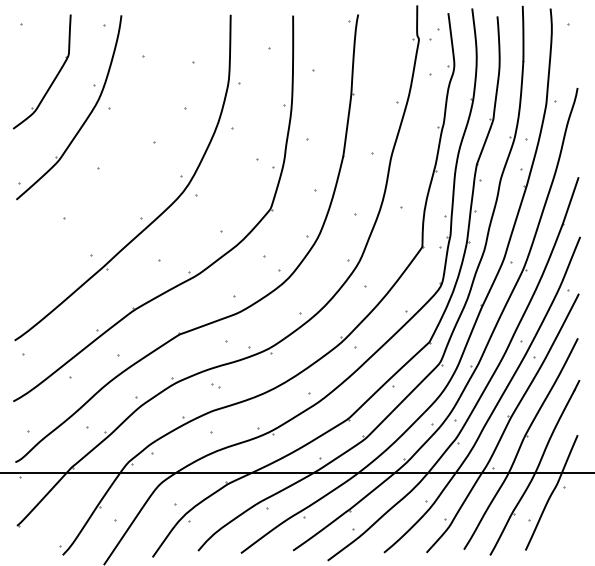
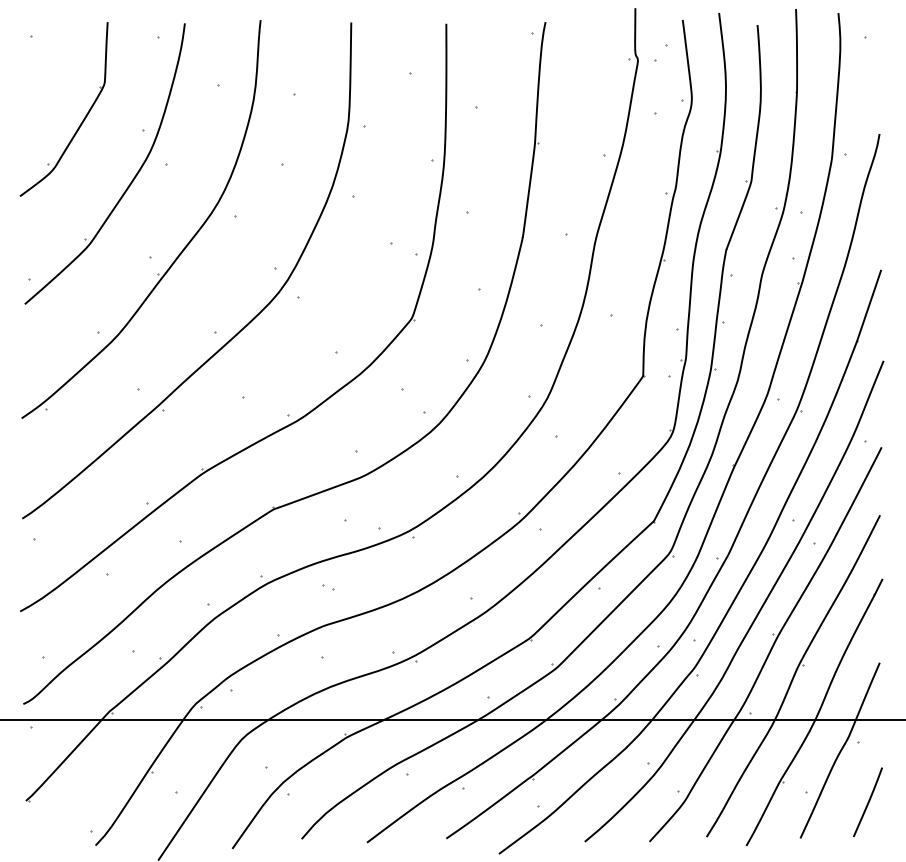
part: (119, 163) -> (181, 249), added
line: (570, 526) -> (868, 801), added

